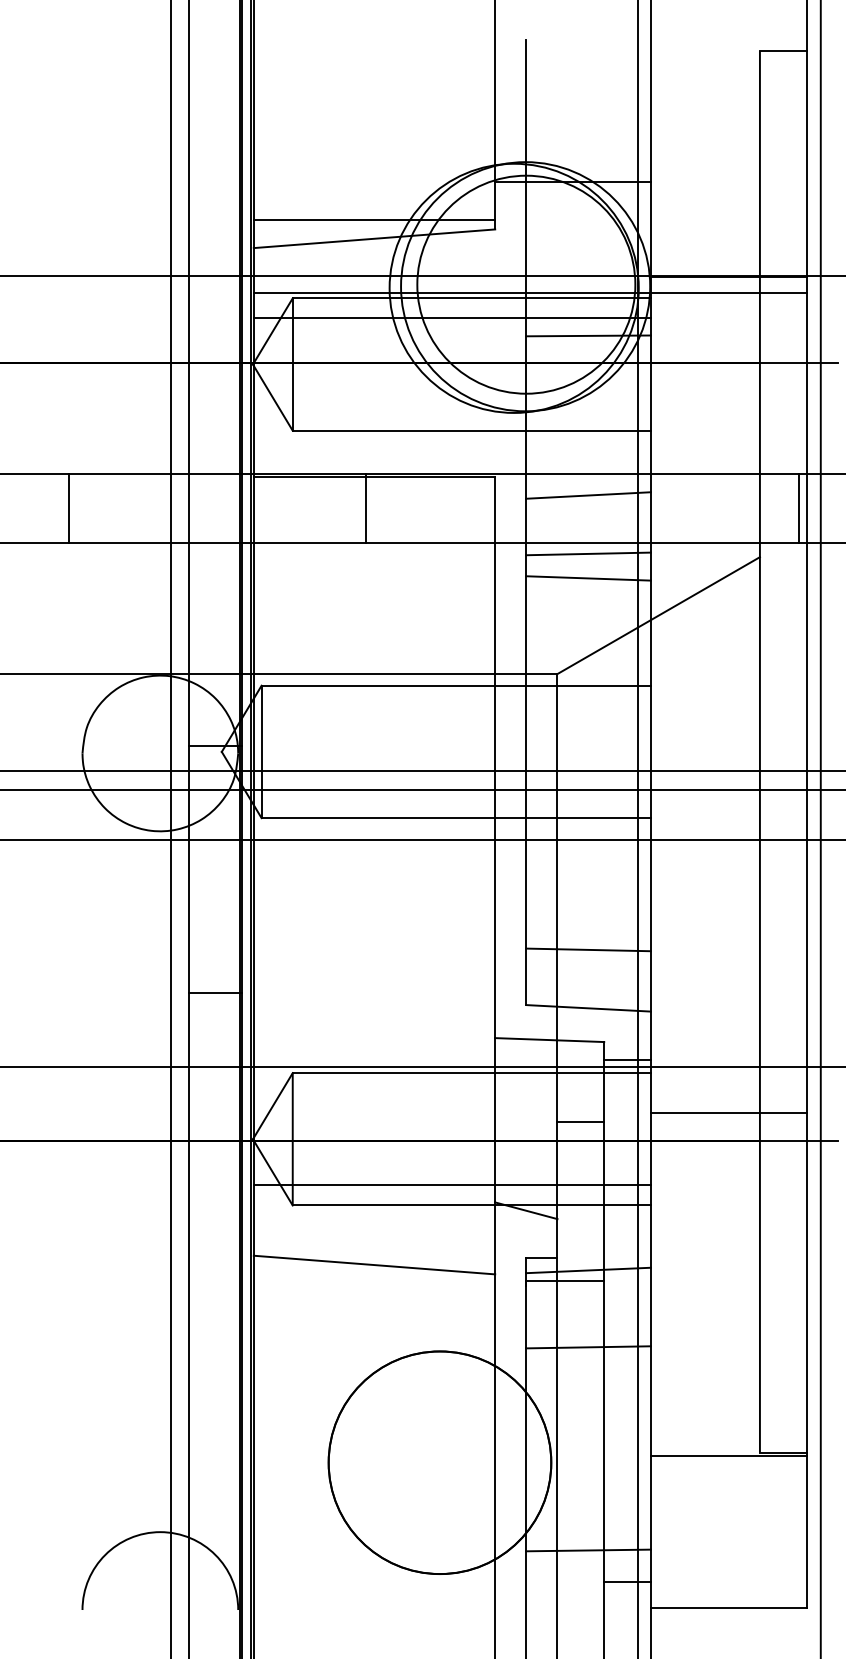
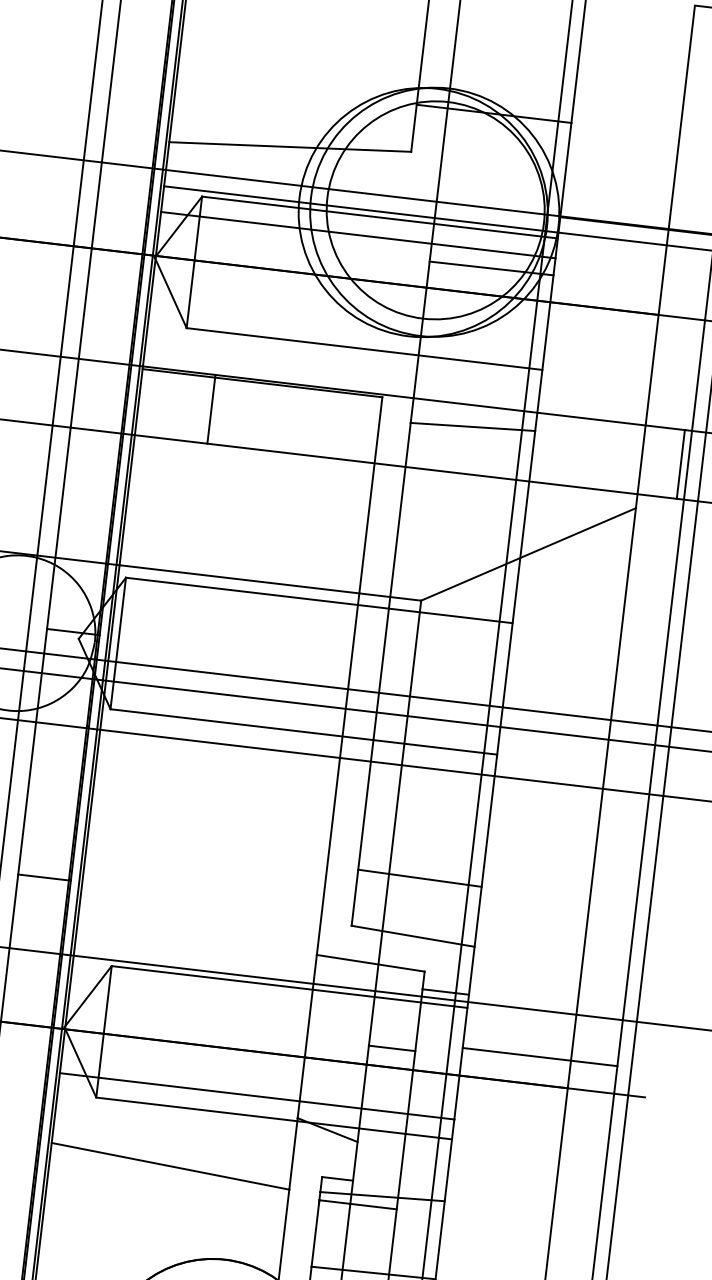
line: (374, 219) -> (292, 127), removed
line: (365, 508) -> (211, 409), moved
line: (588, 553) -> (466, 484), removed
line: (588, 578) -> (463, 509), removed

